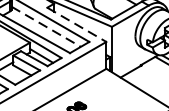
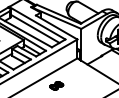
line: (76, 24) -> (56, 27), dashed -> solid
line: (46, 27) -> (35, 29), dashed -> solid

